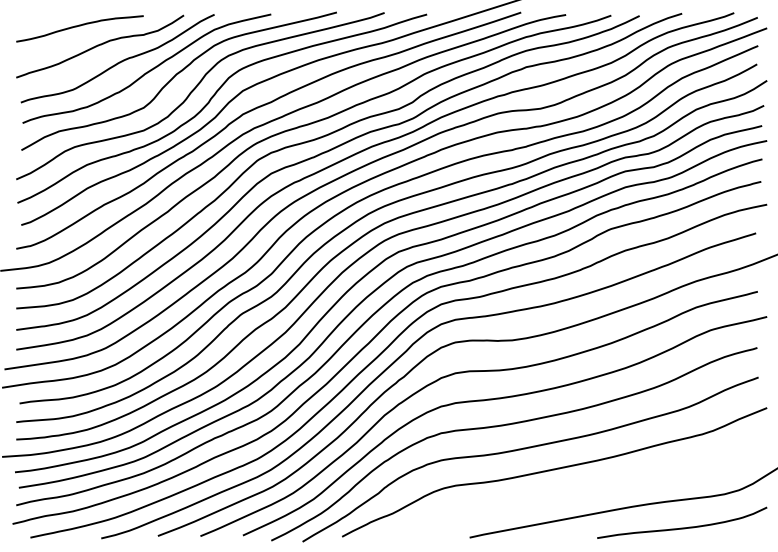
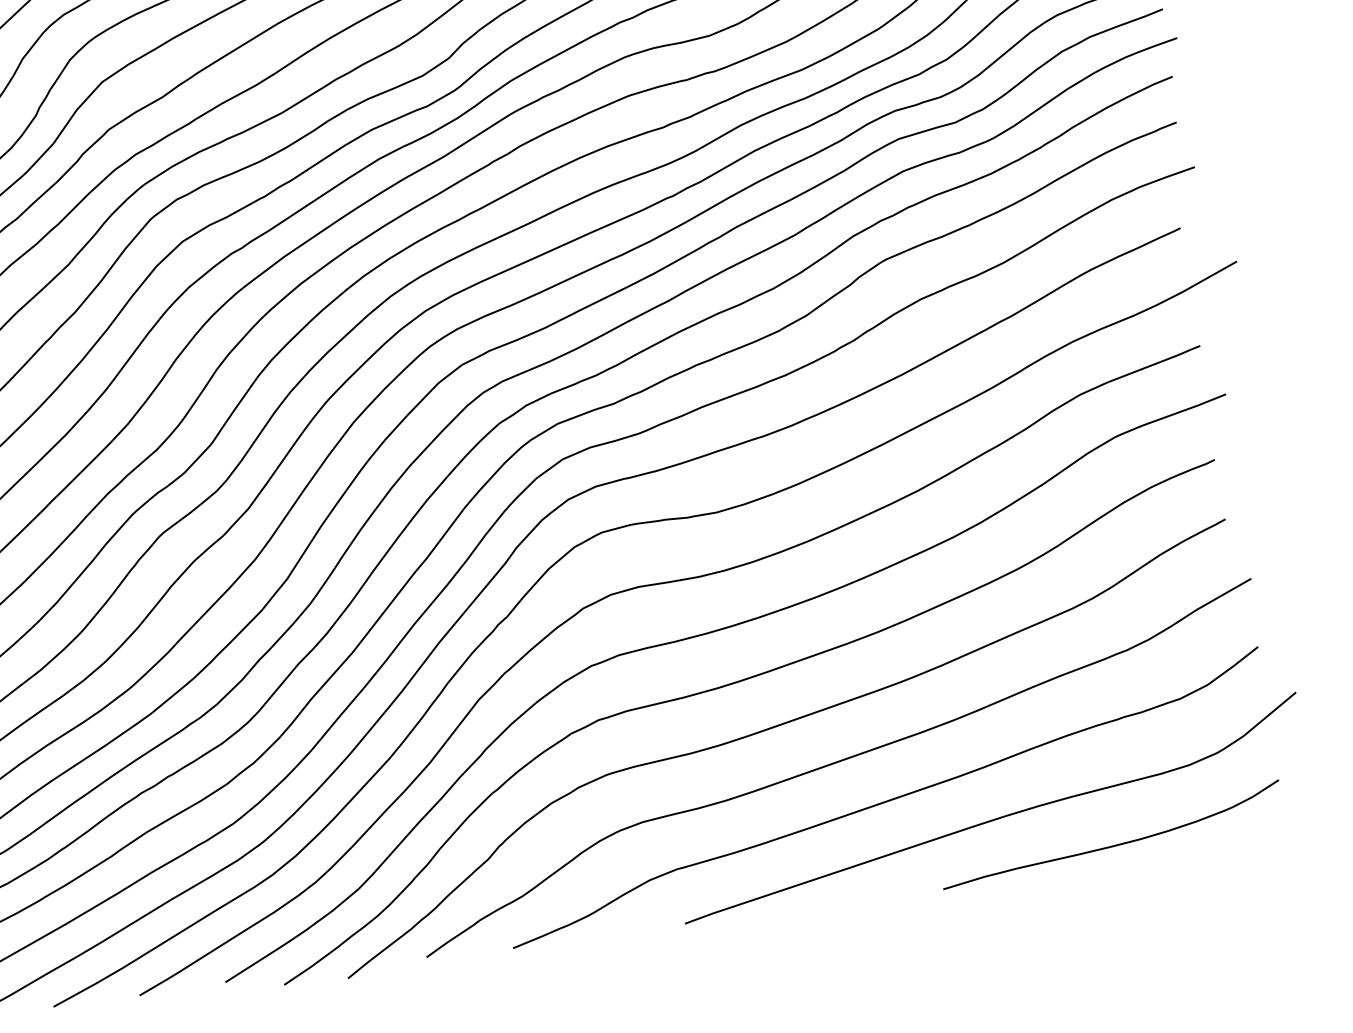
curve: (575, 490) -> (886, 798), added

